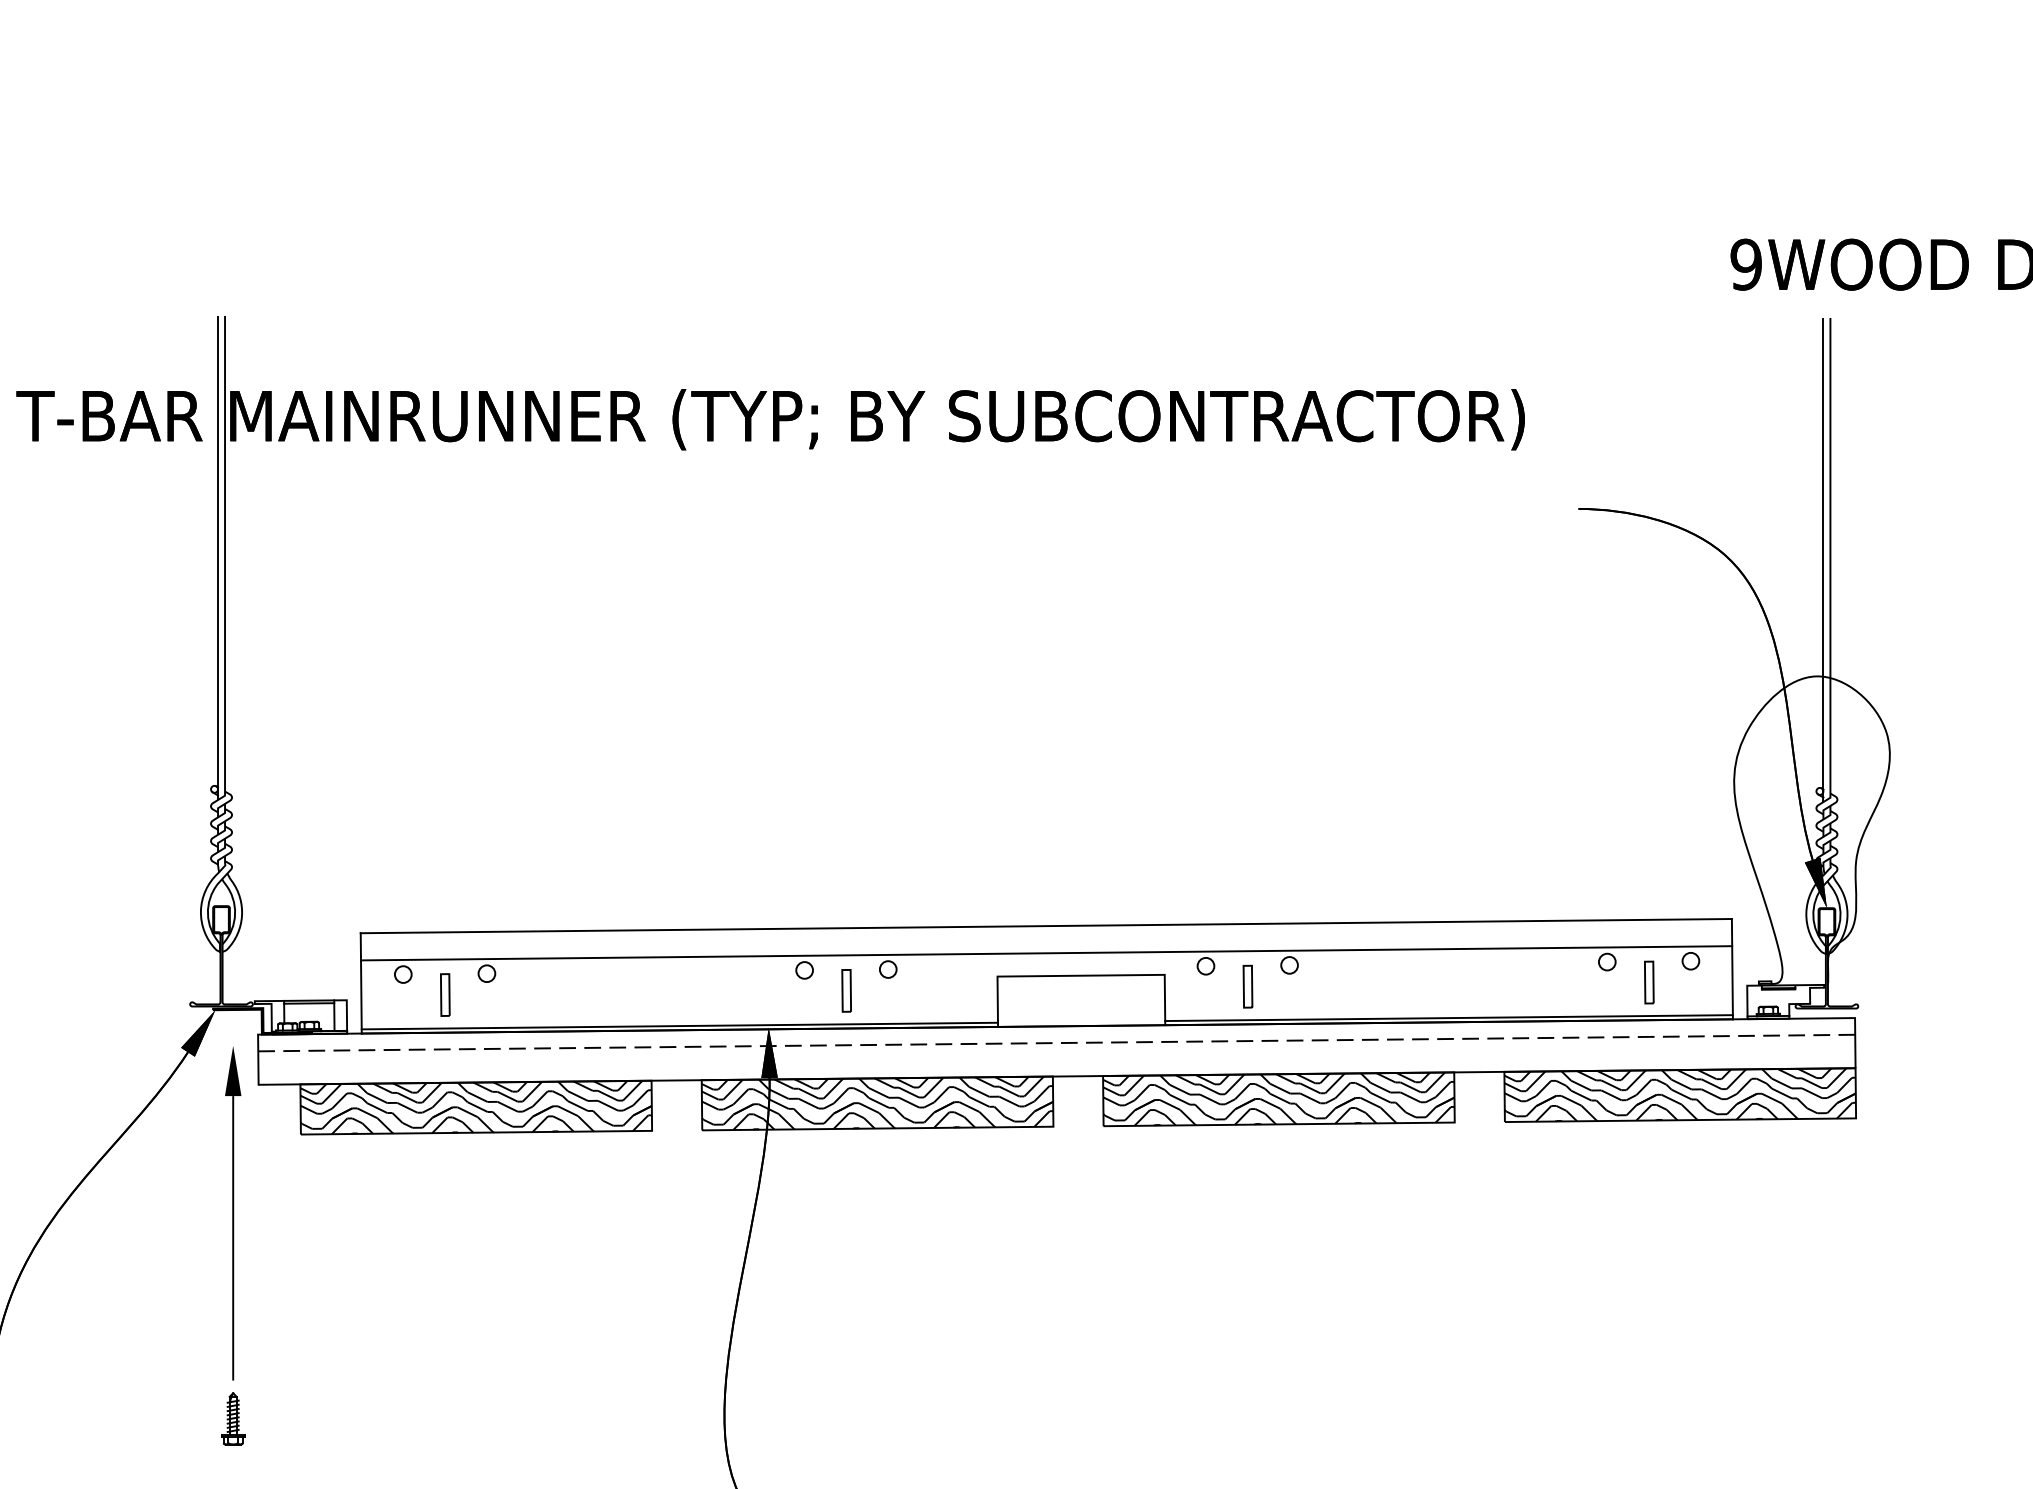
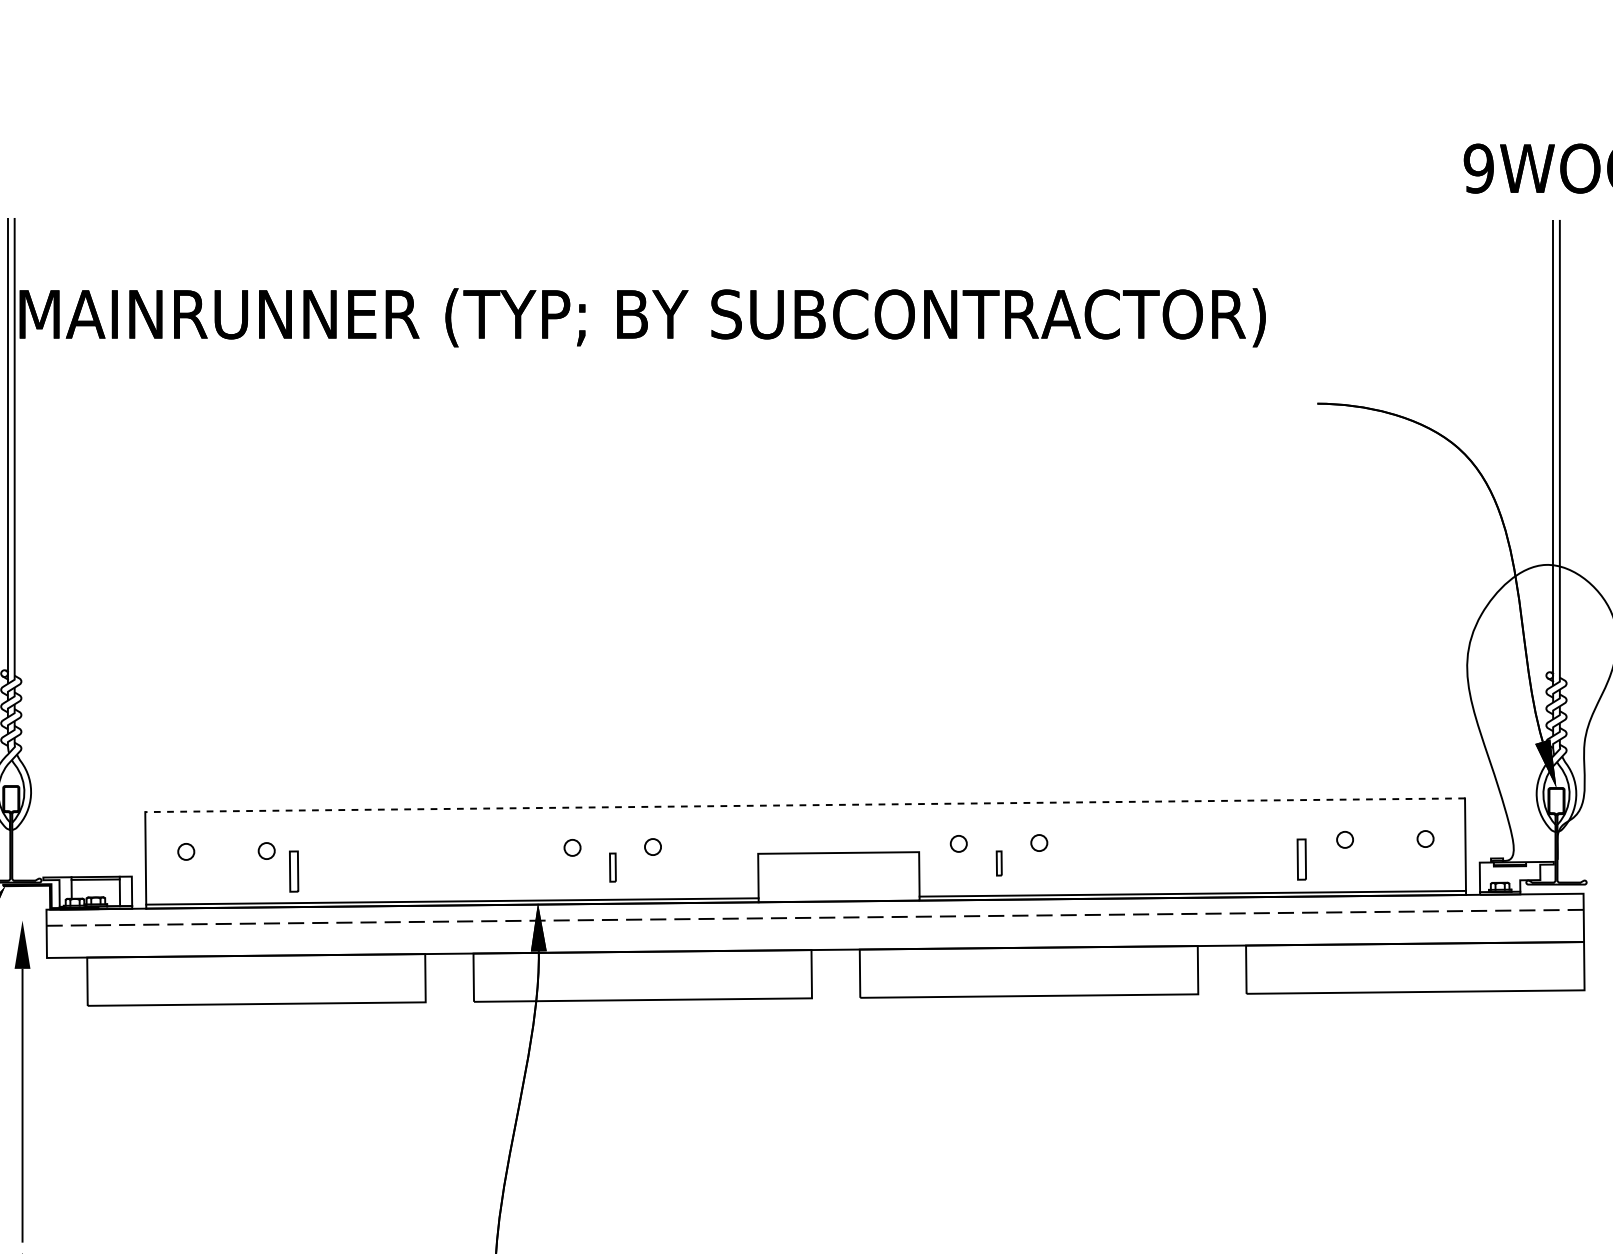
line: (1046, 926) -> (805, 805), solid -> dashed
line: (1046, 953) -> (805, 831), removed
part: (1649, 982) -> (1301, 859), moved
part: (1247, 986) -> (998, 863), size x0.6
part: (846, 990) -> (612, 867), size x0.7
part: (445, 994) -> (294, 871), moved
hatch: (1679, 1094) -> (1414, 967), removed
hatch: (1278, 1098) -> (1028, 971), removed
hatch: (877, 1103) -> (642, 975), removed
hatch: (475, 1107) -> (255, 979), removed

